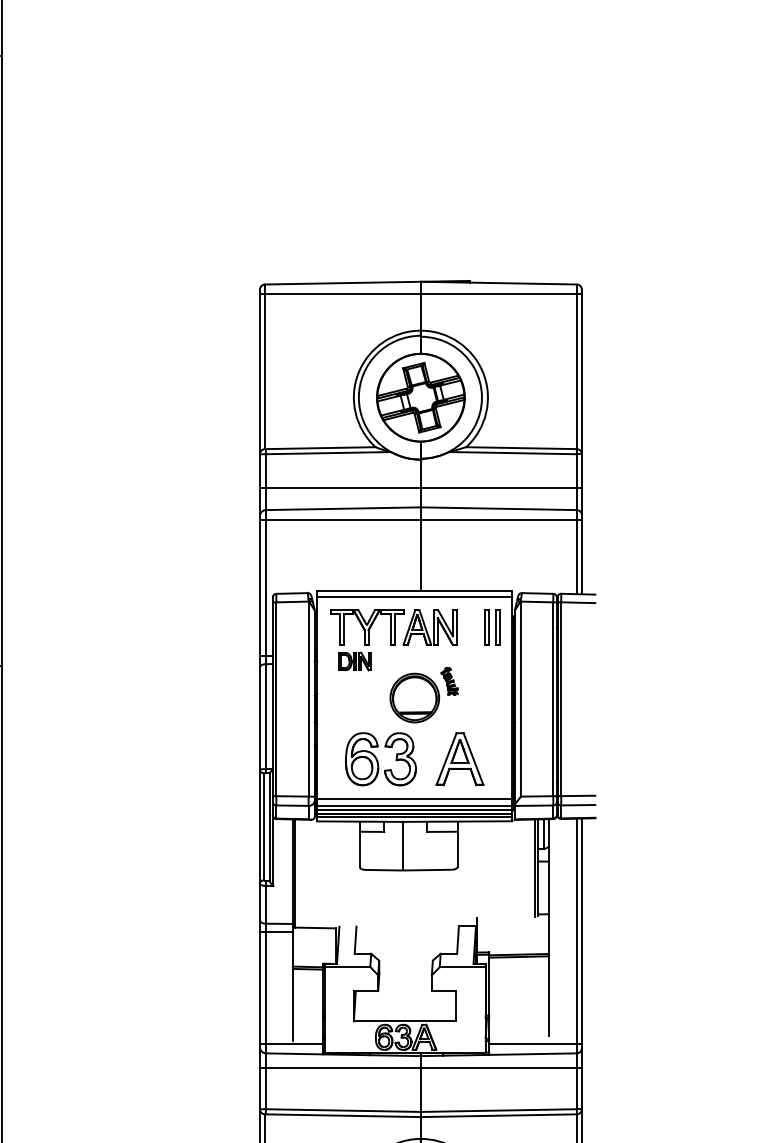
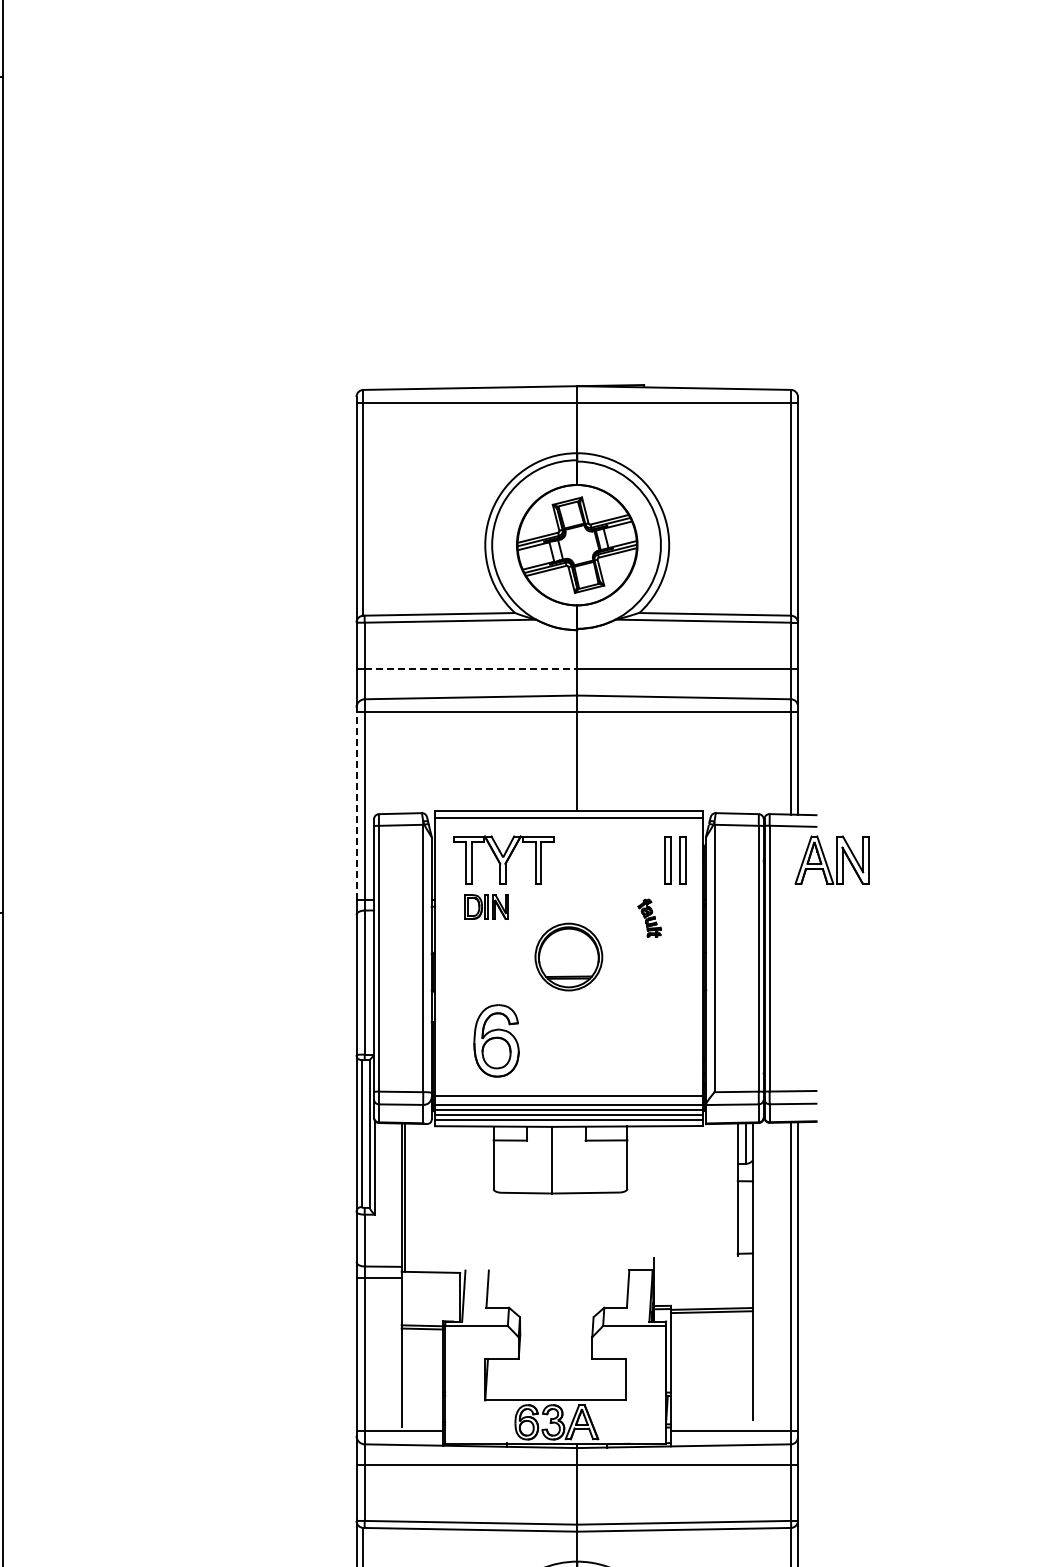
line: (343, 487) -> (471, 668), solid -> dashed
line: (259, 587) -> (356, 805), solid -> dashed
part: (429, 626) -> (831, 859), moved
part: (449, 680) -> (649, 917), moved
part: (400, 758) -> (549, 1040), removed
part: (459, 758) -> (630, 1040), removed
line: (534, 867) -> (733, 1189), removed

